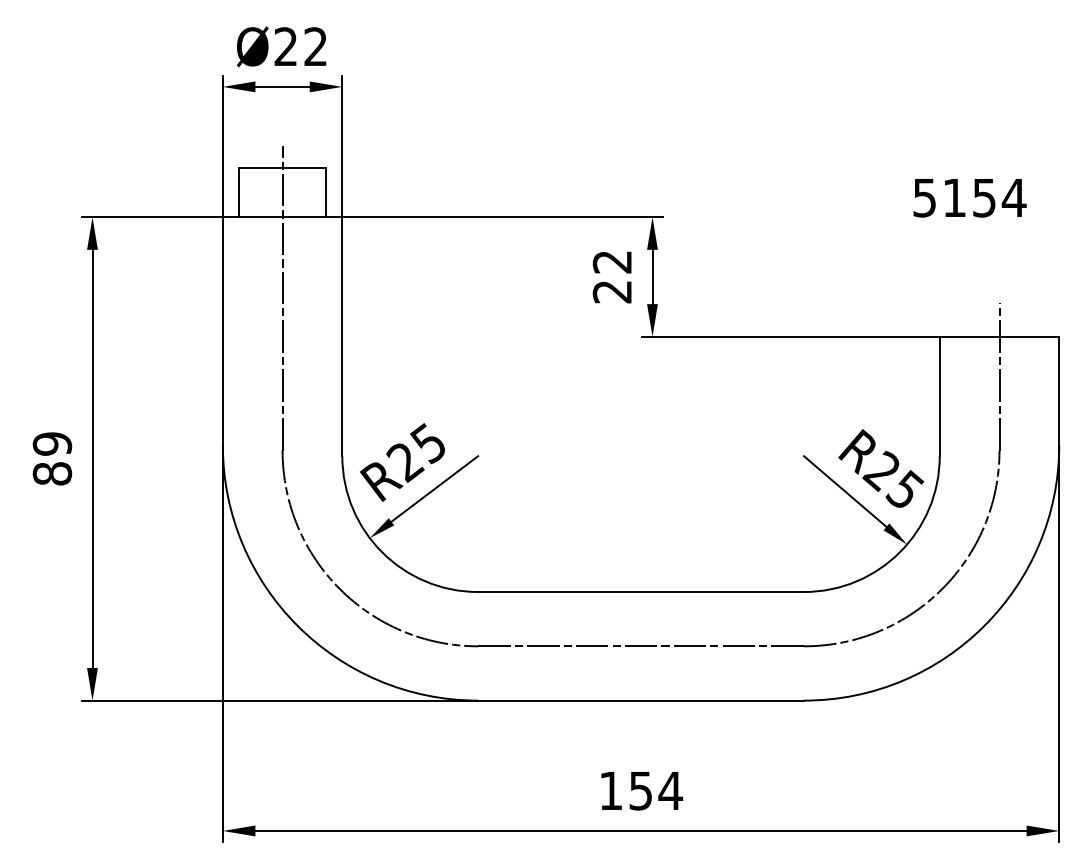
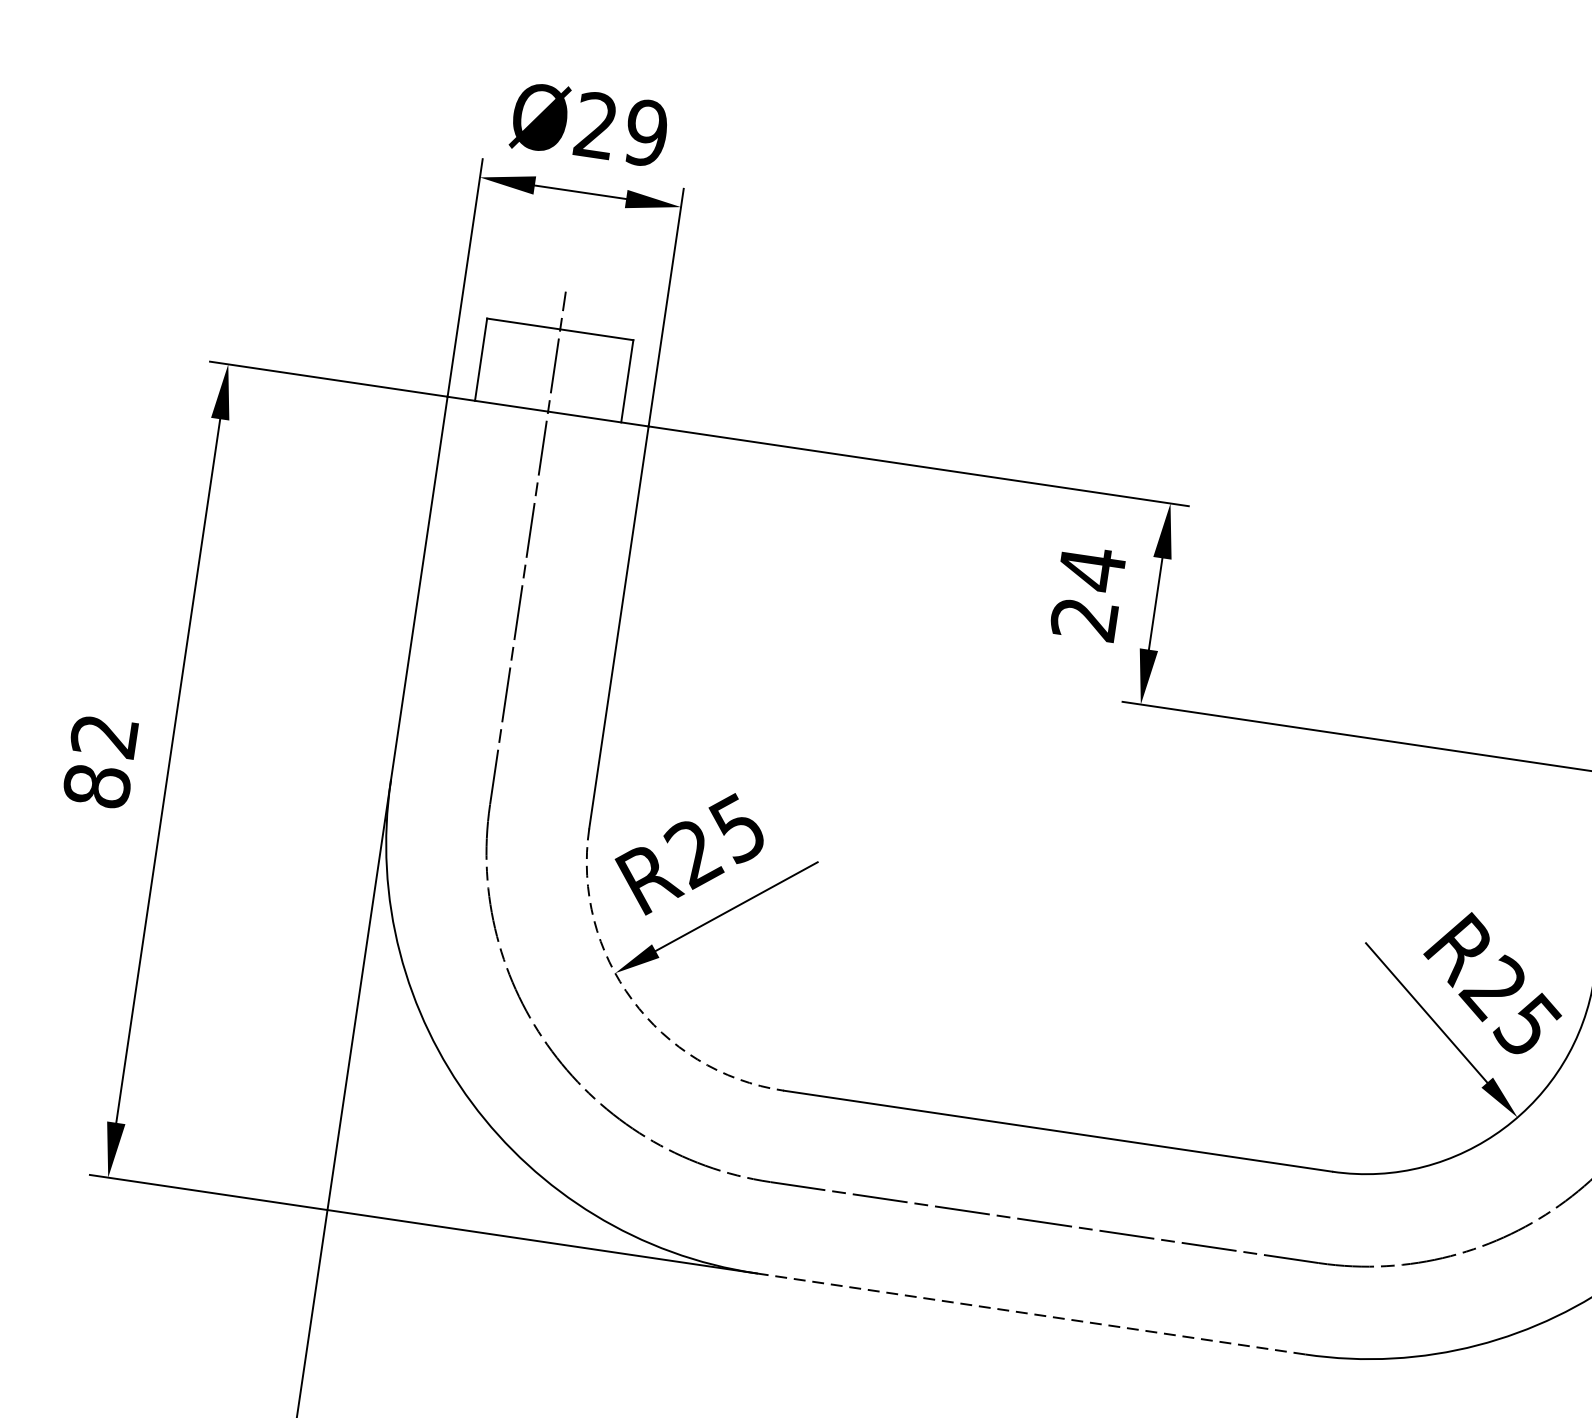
text: (315, 46) -> (645, 132), Ø22 -> Ø29
text: (611, 261) -> (1090, 567), 22 -> 24
text: (52, 443) -> (104, 735), 89 -> 82
arc: (382, 552) -> (632, 1000), solid -> dashed
line: (641, 700) -> (1031, 1313), solid -> dashed

